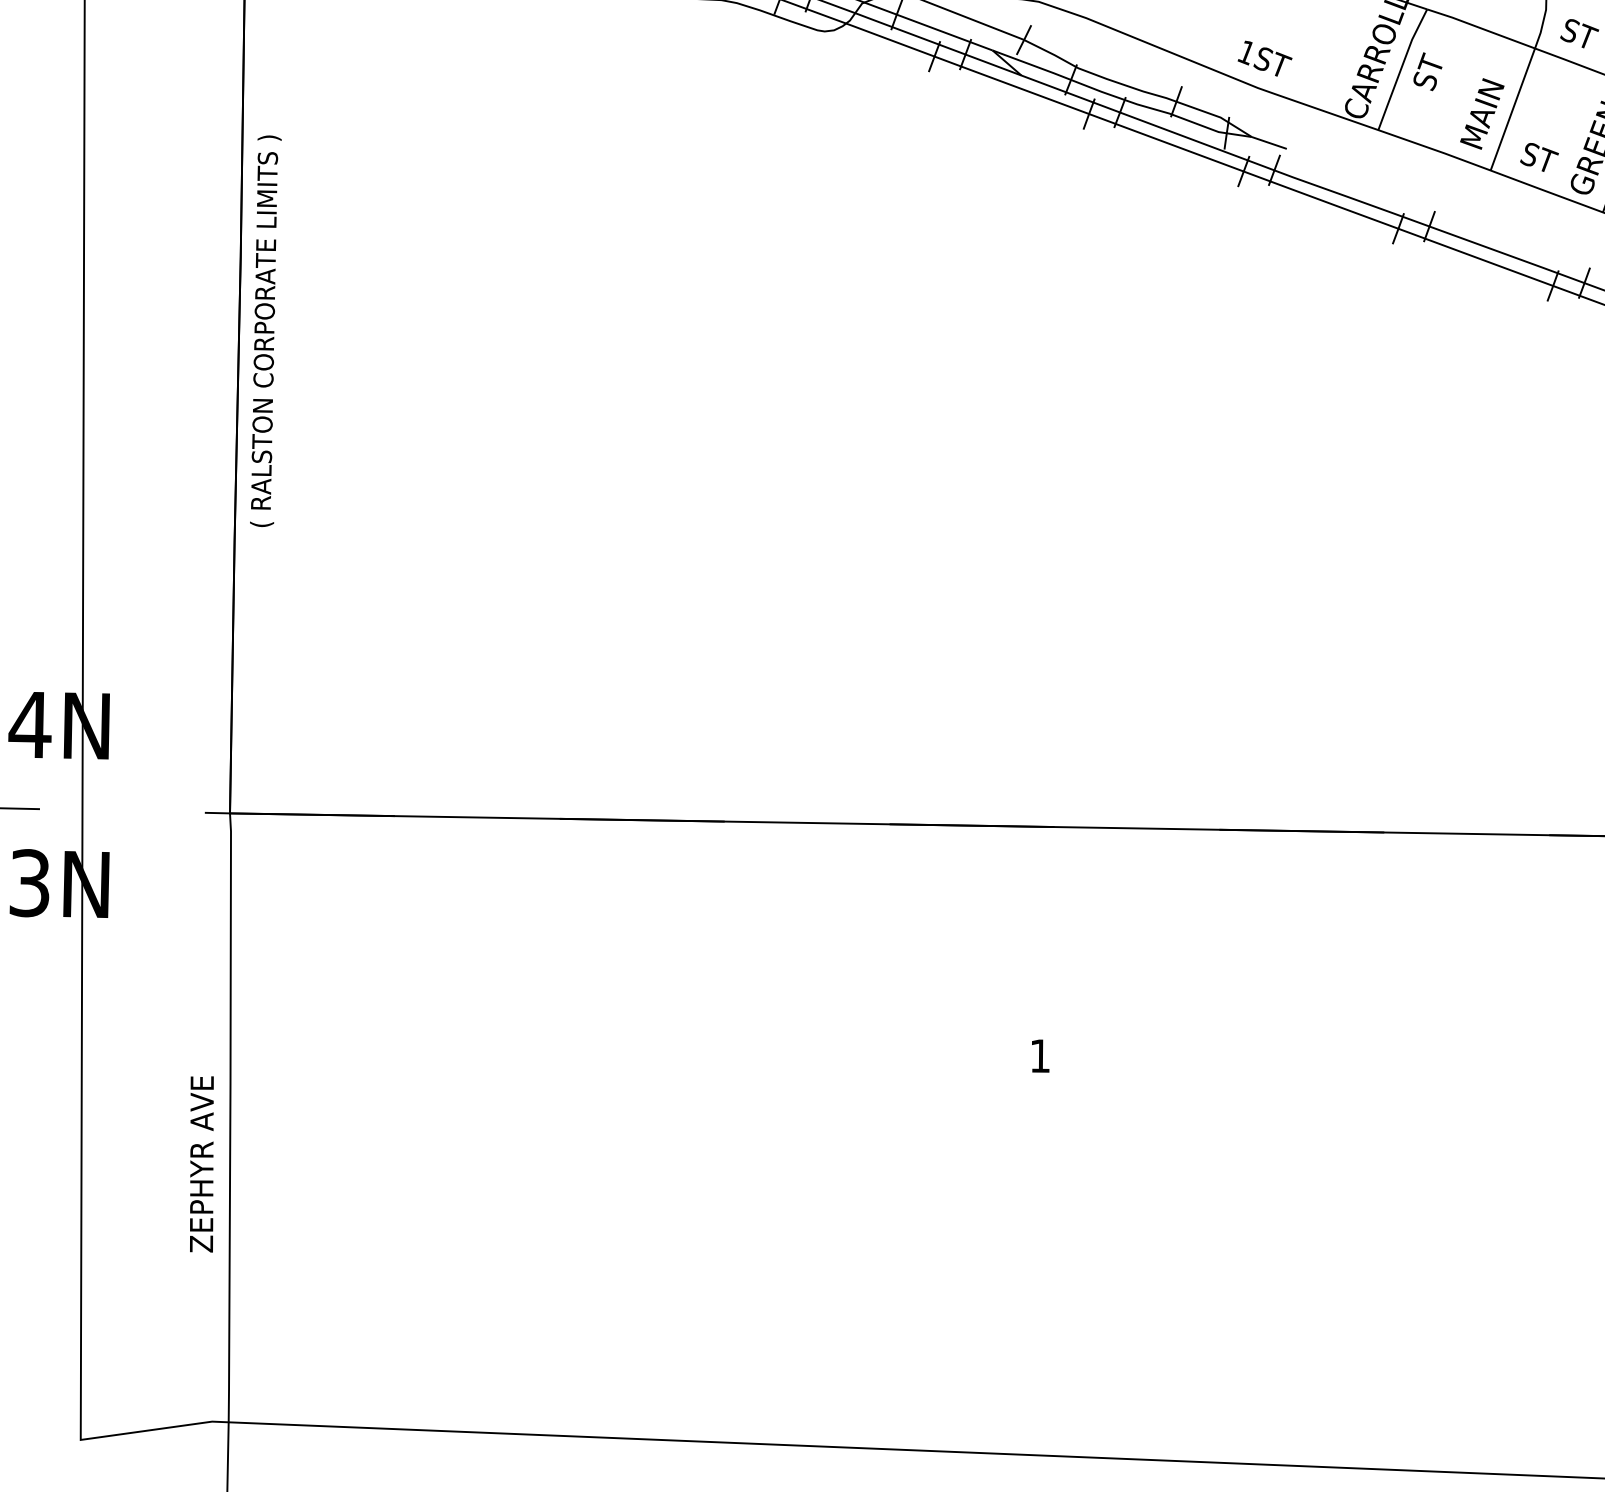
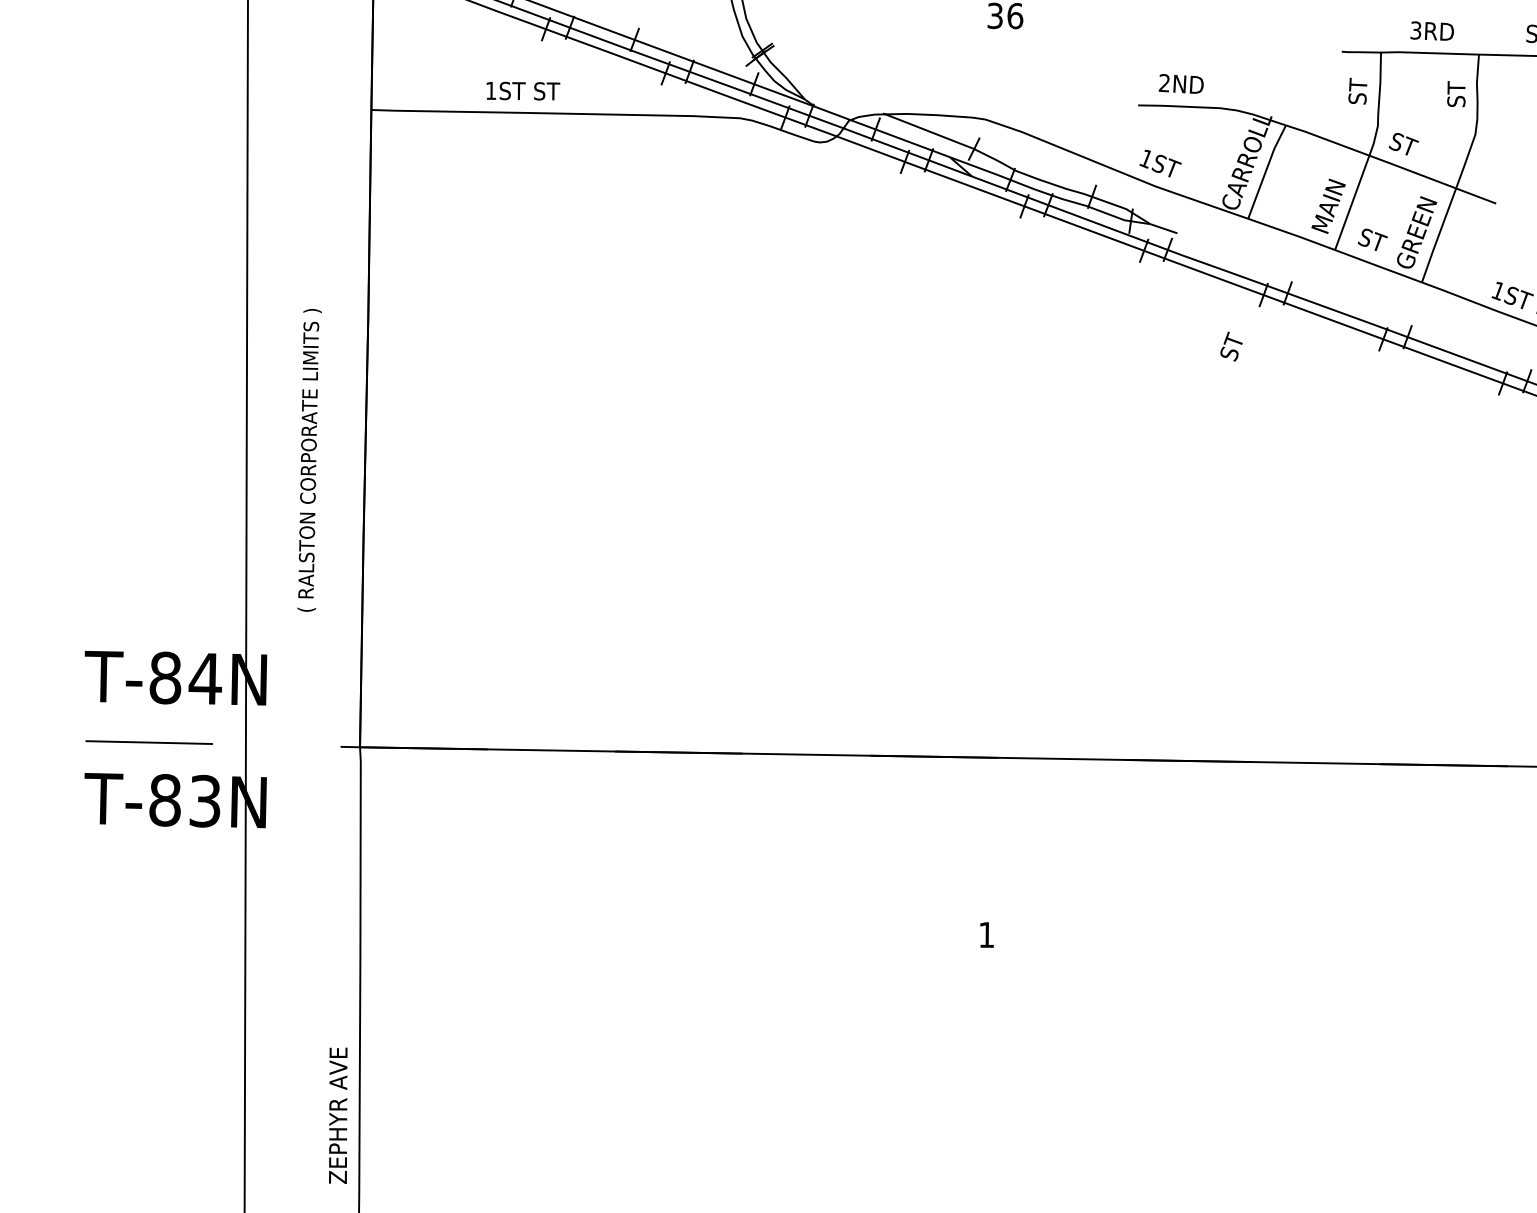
text: (1427, 71) -> (1231, 346), moved
text: (265, 331) -> (309, 460), moved
text: (202, 1164) -> (338, 1115), moved

